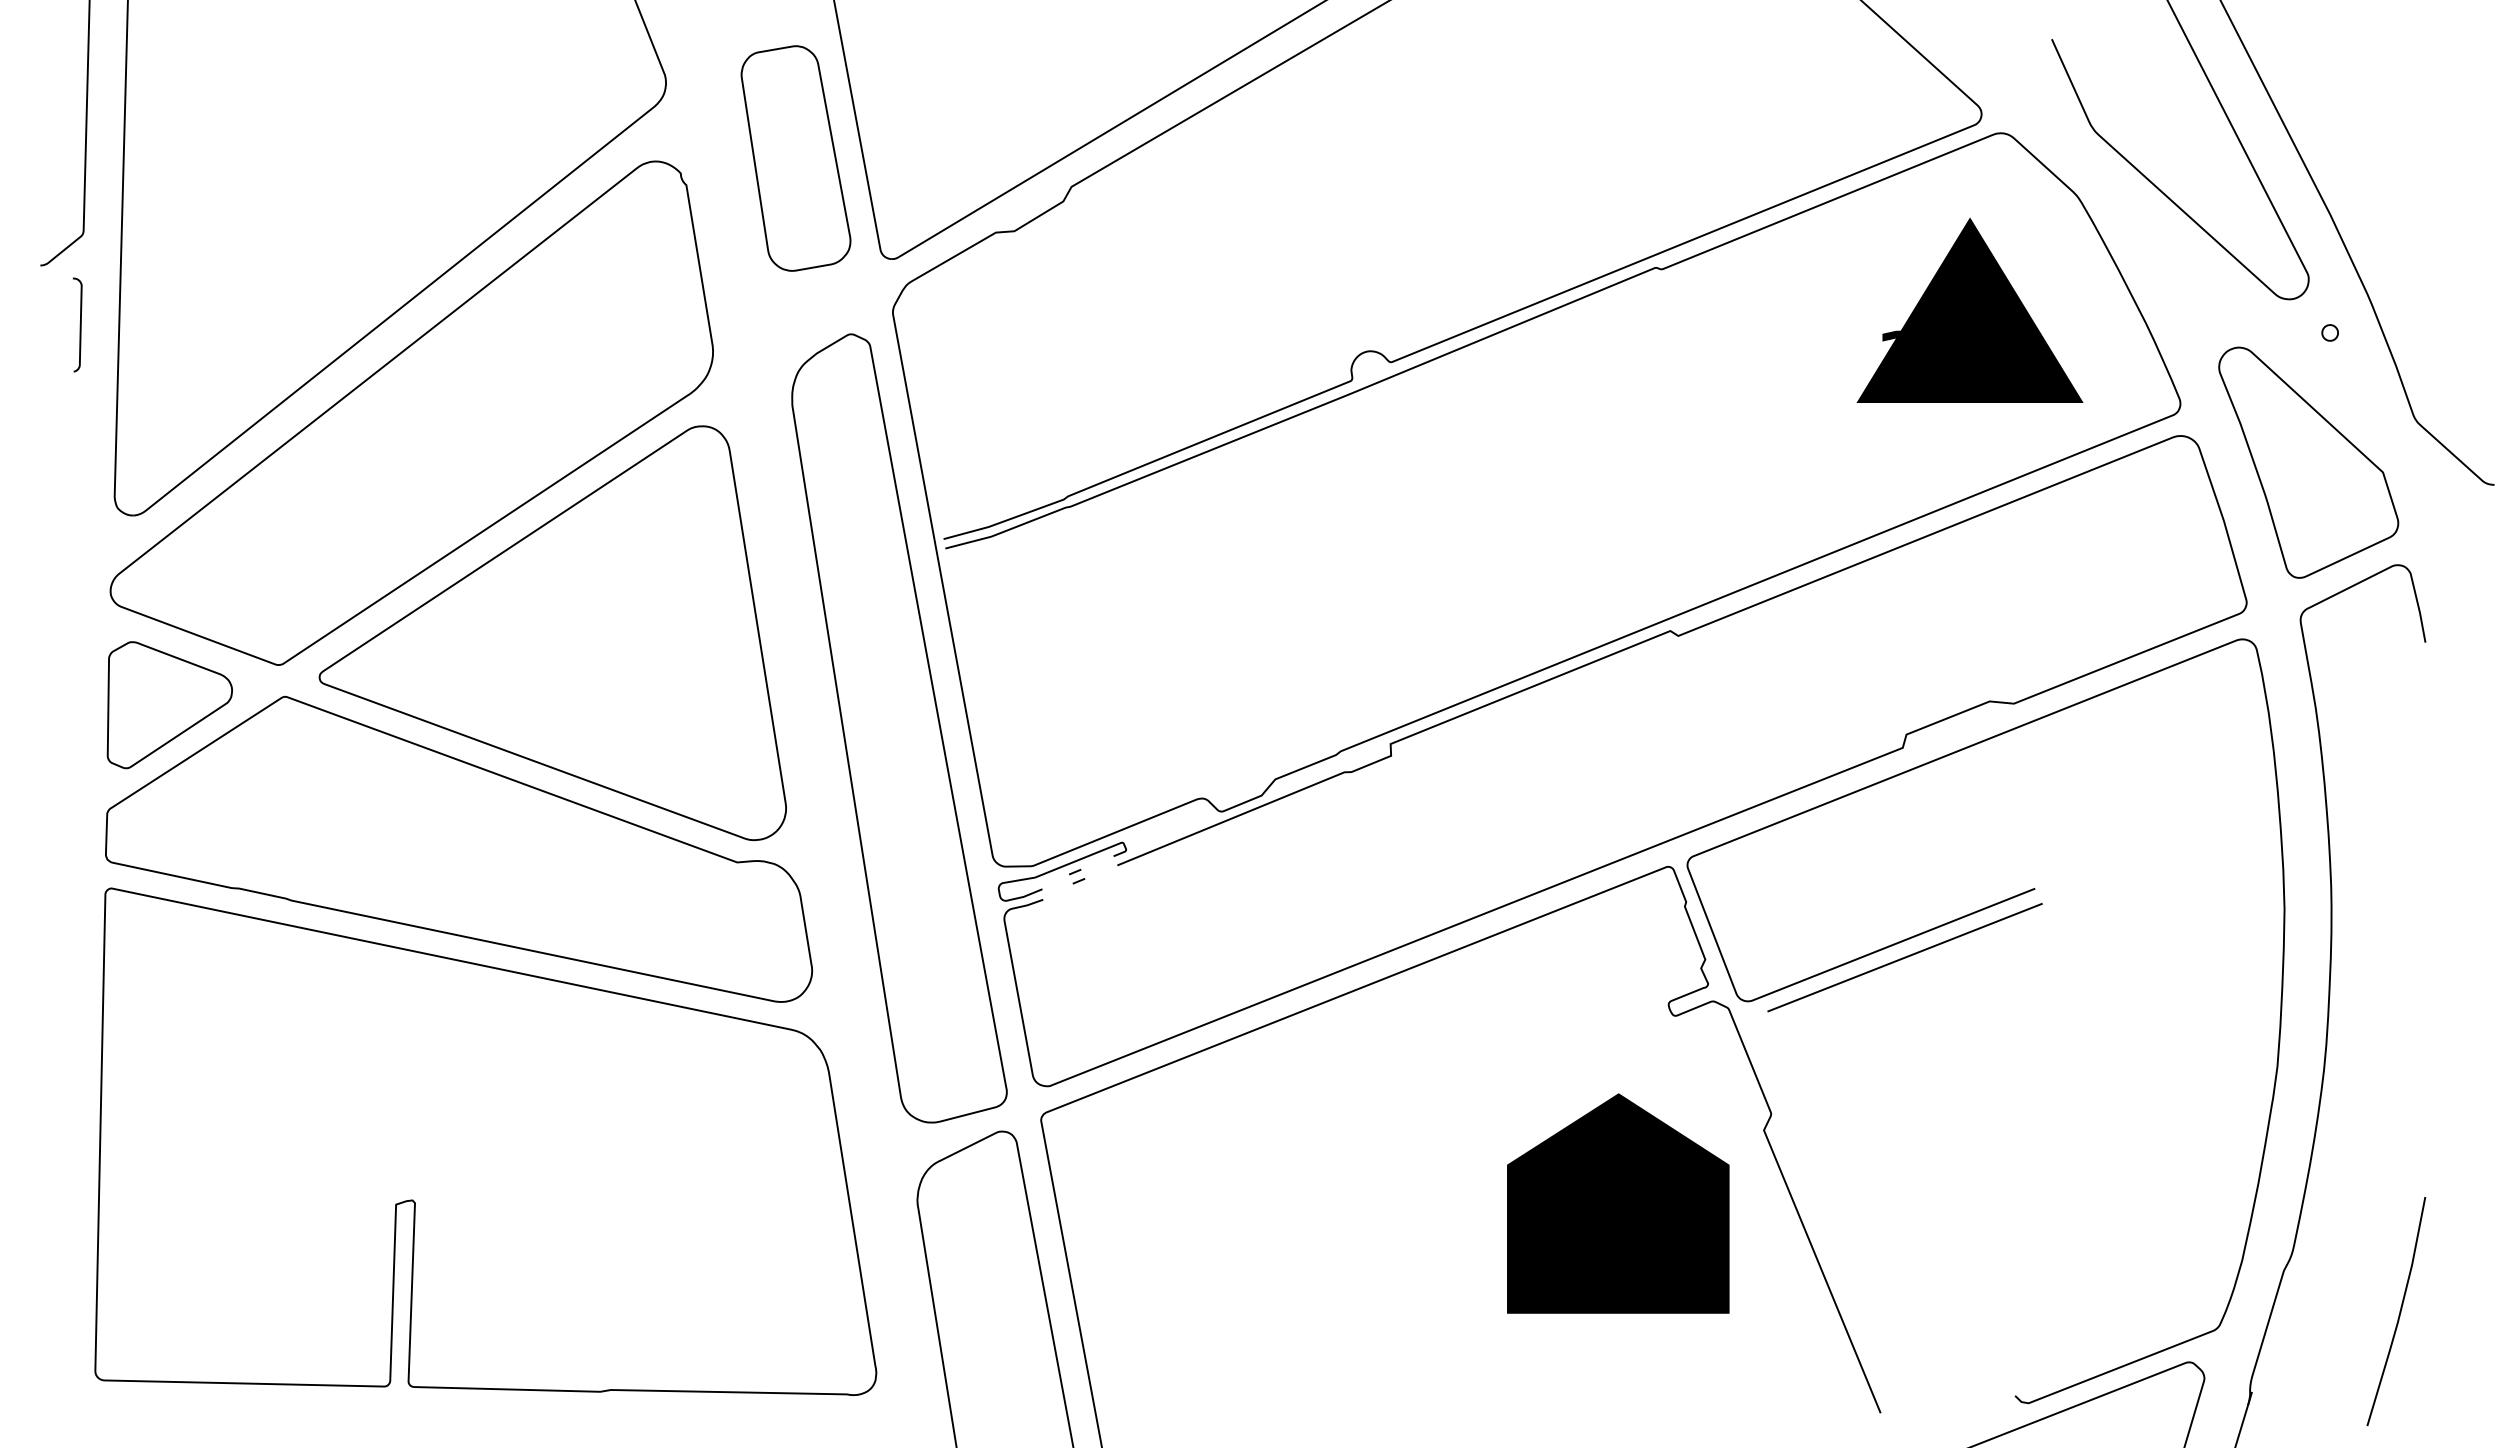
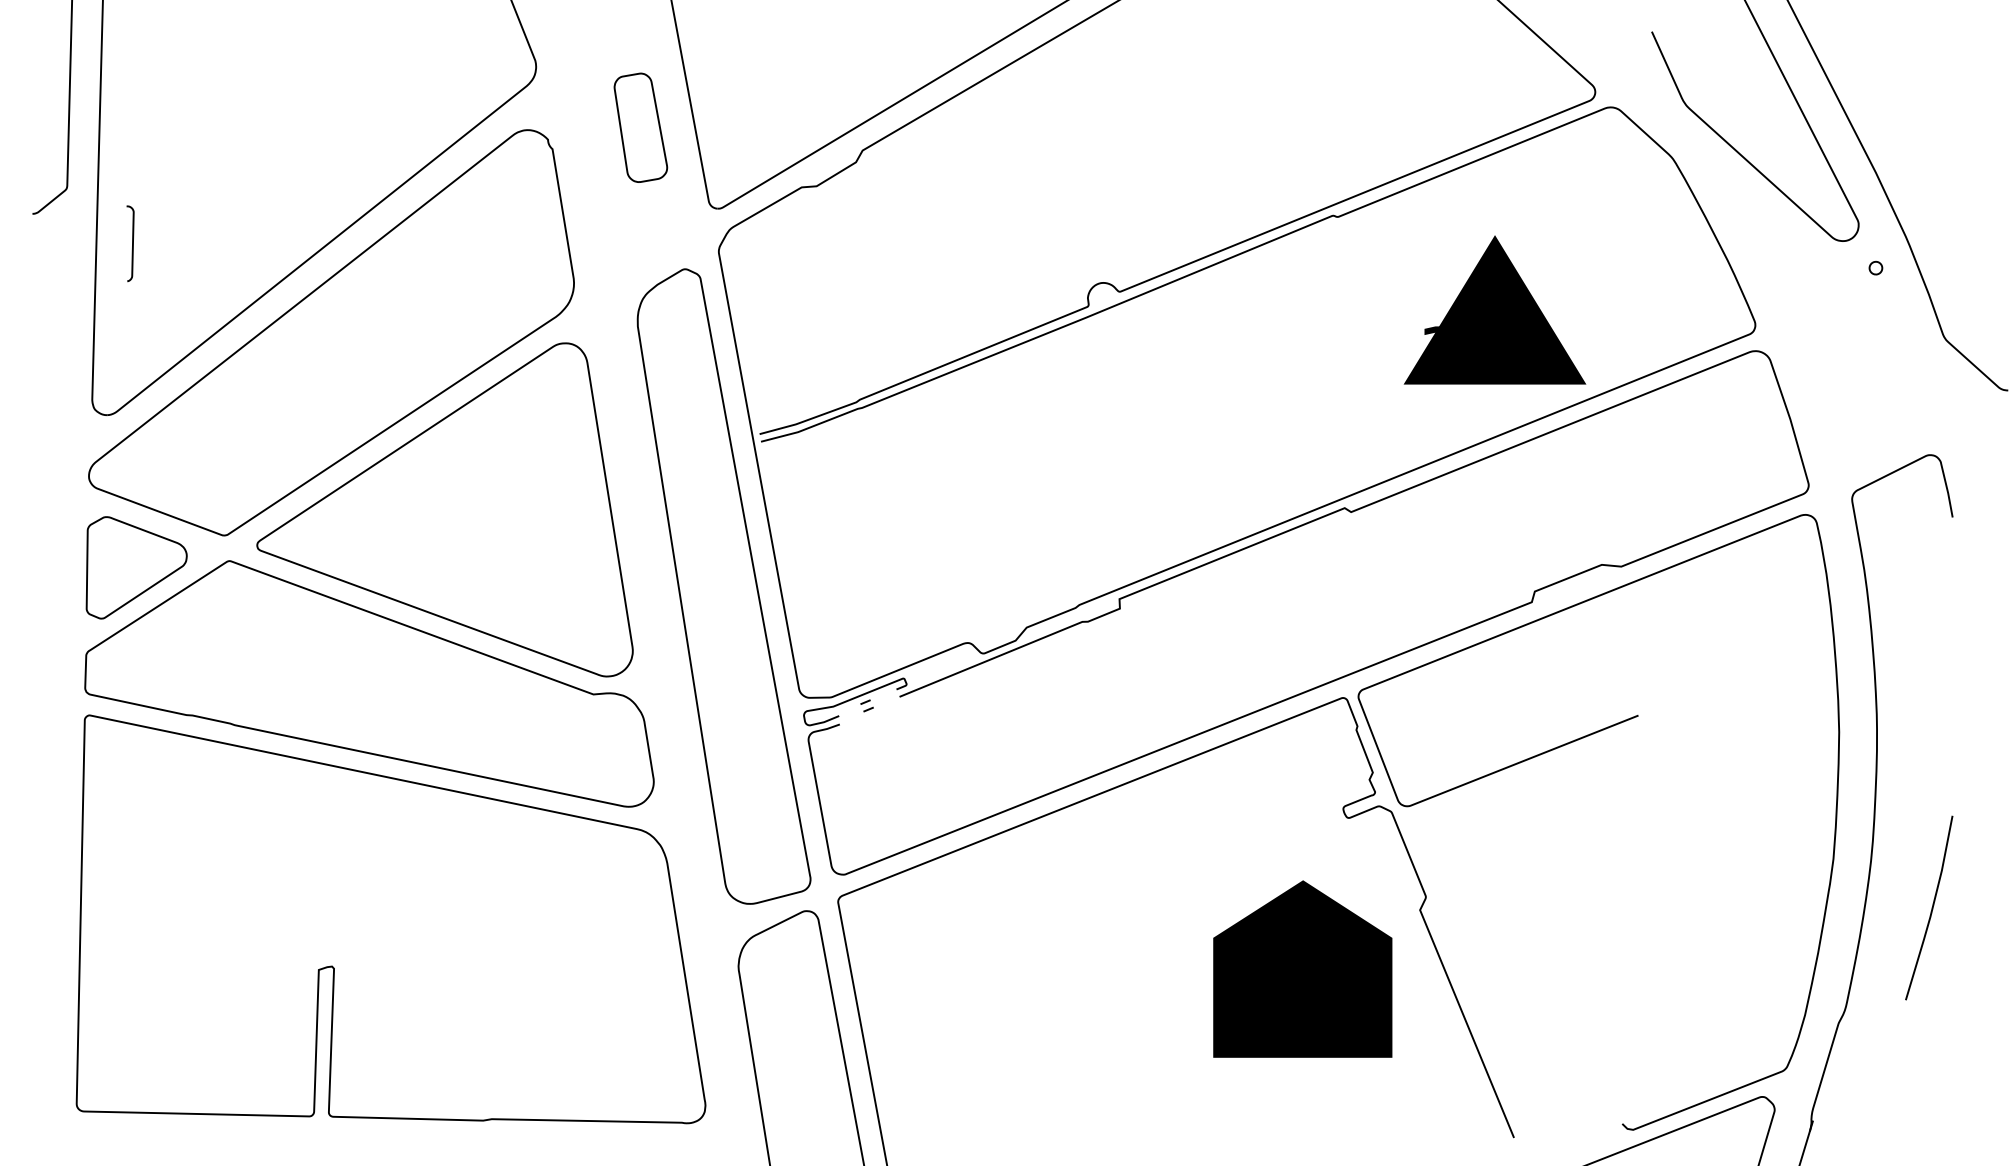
part: (795, 158) -> (640, 127), size x0.6
text: (1969, 309) -> (1494, 309), moved
curve: (80, 324) -> (132, 243), moved
part: (2308, 462) -> (1858, 372), removed
line: (1904, 956) -> (1533, 770), removed
curve: (2399, 1310) -> (1931, 907), moved

